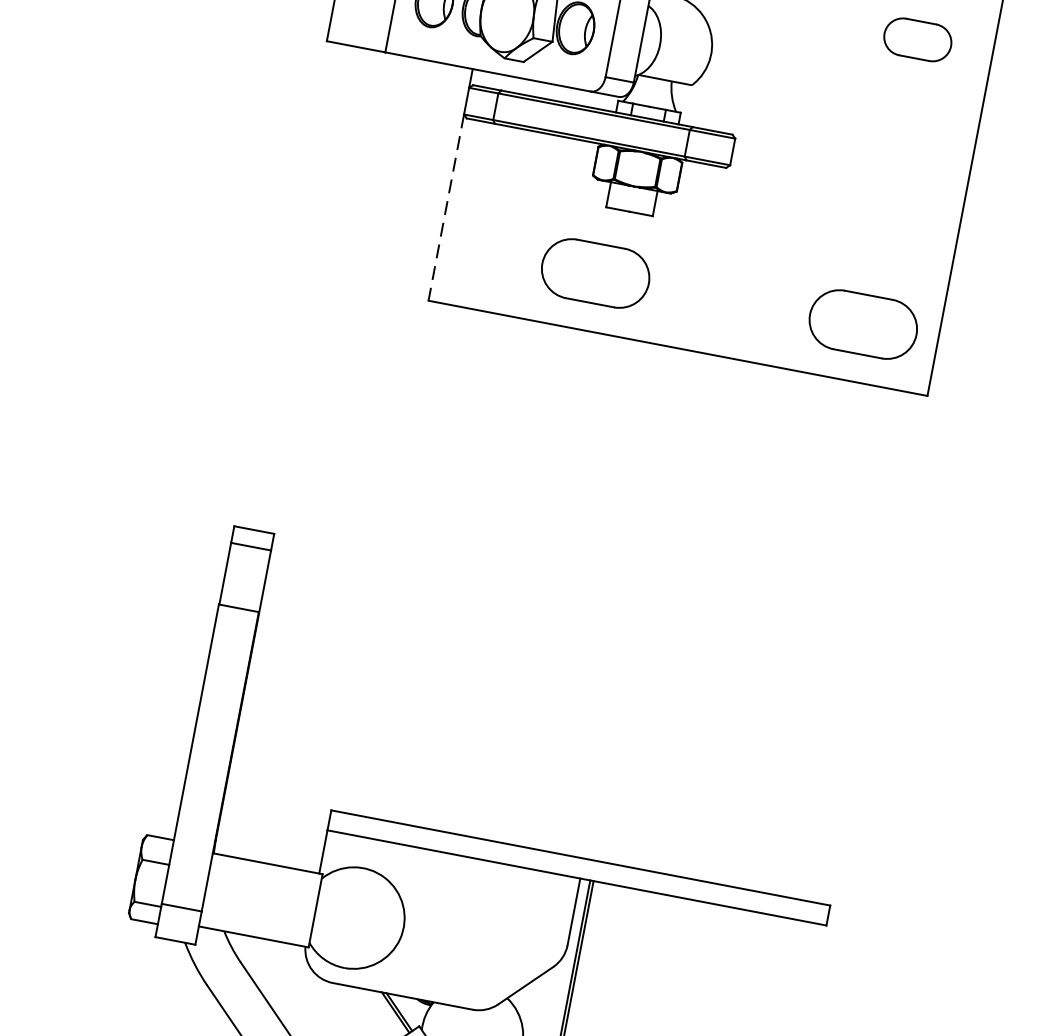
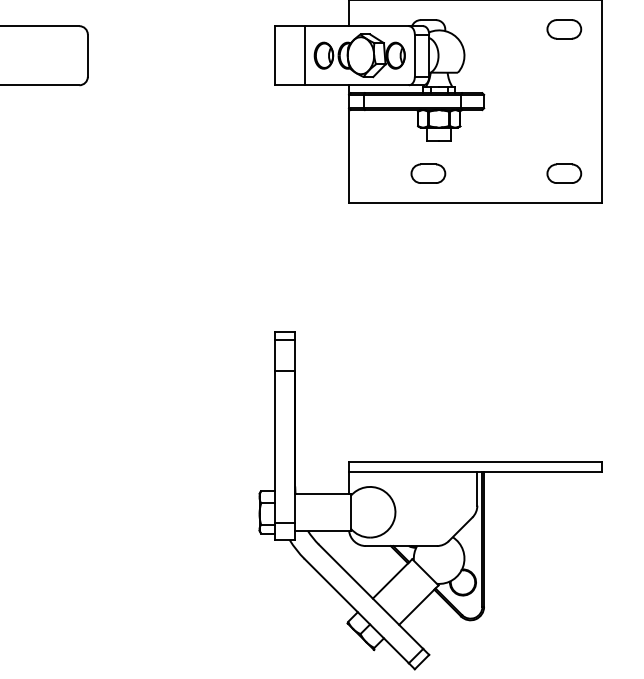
line: (446, 209) -> (349, 156), dashed -> solid
part: (596, 272) -> (428, 173), size x0.62
part: (864, 323) -> (564, 173), size x0.62

